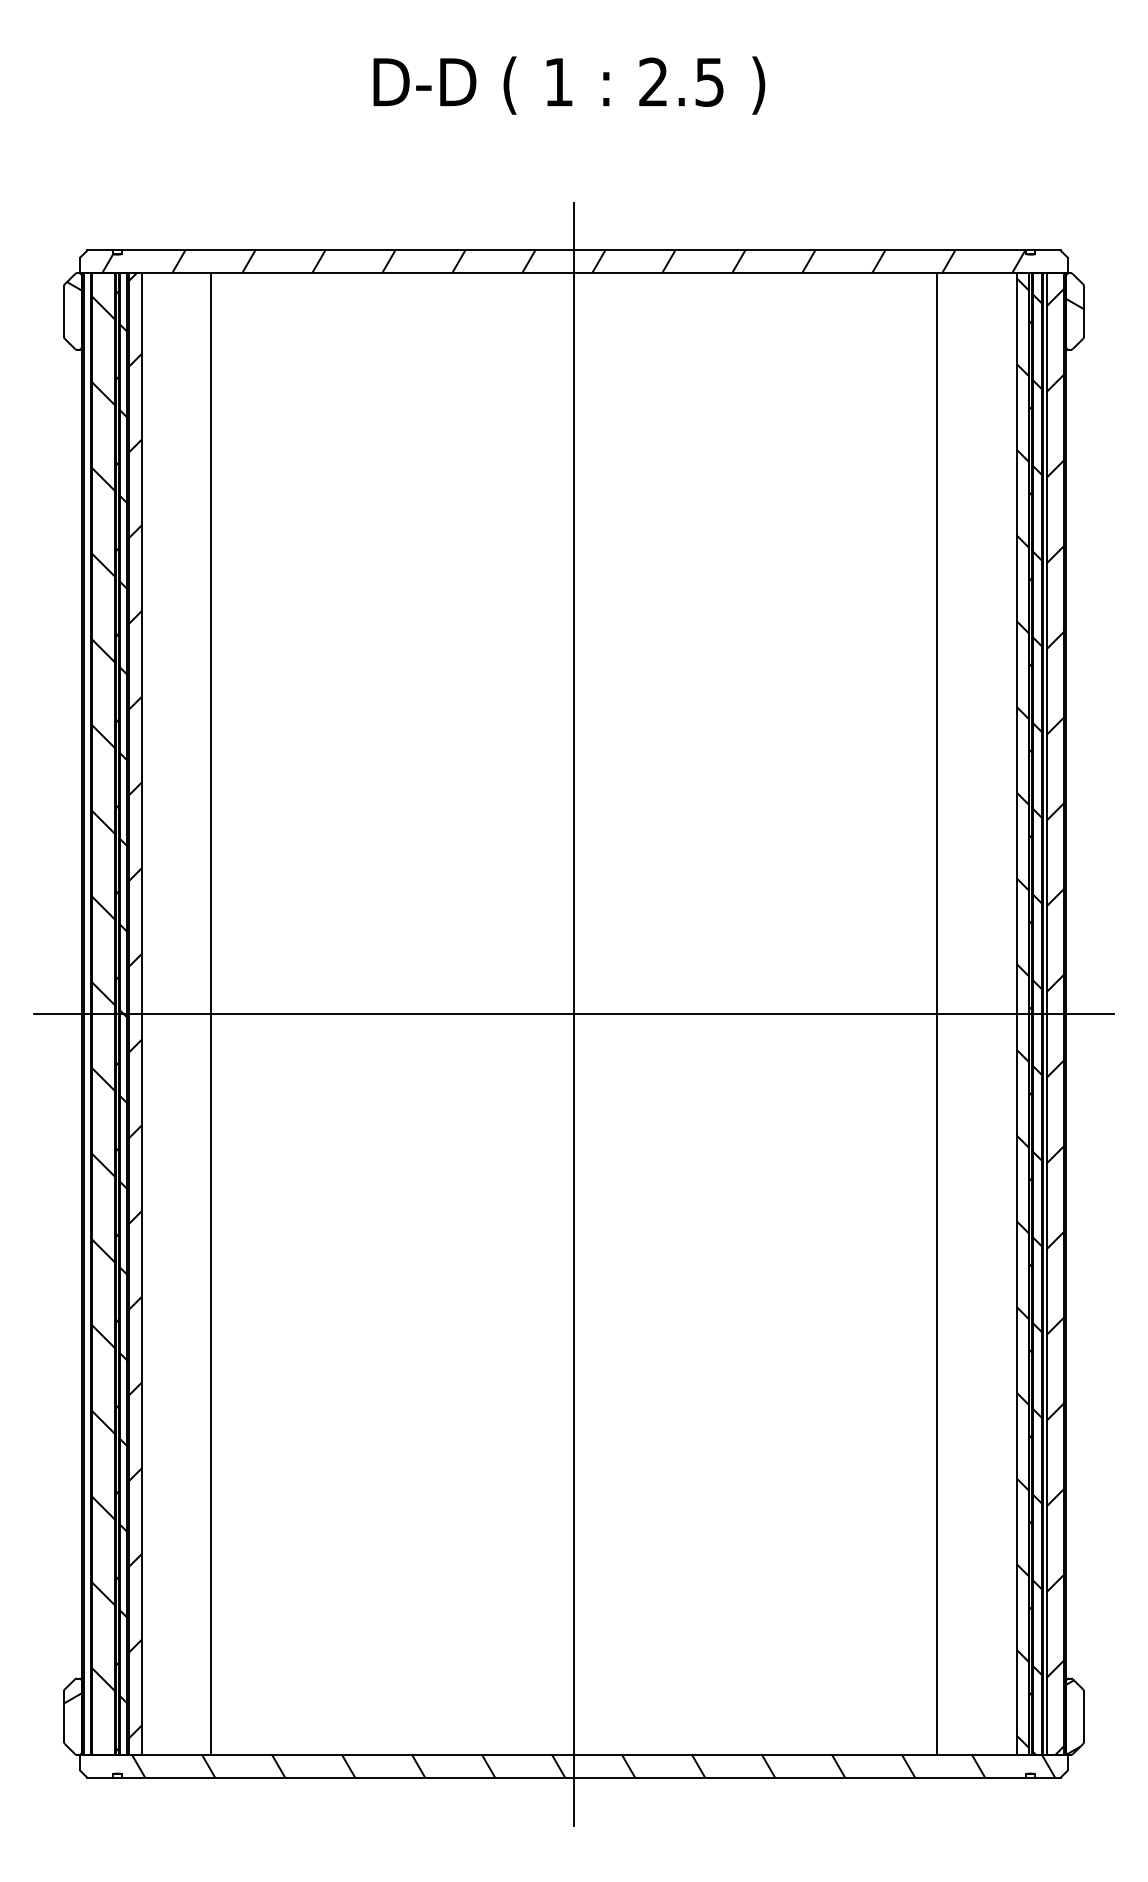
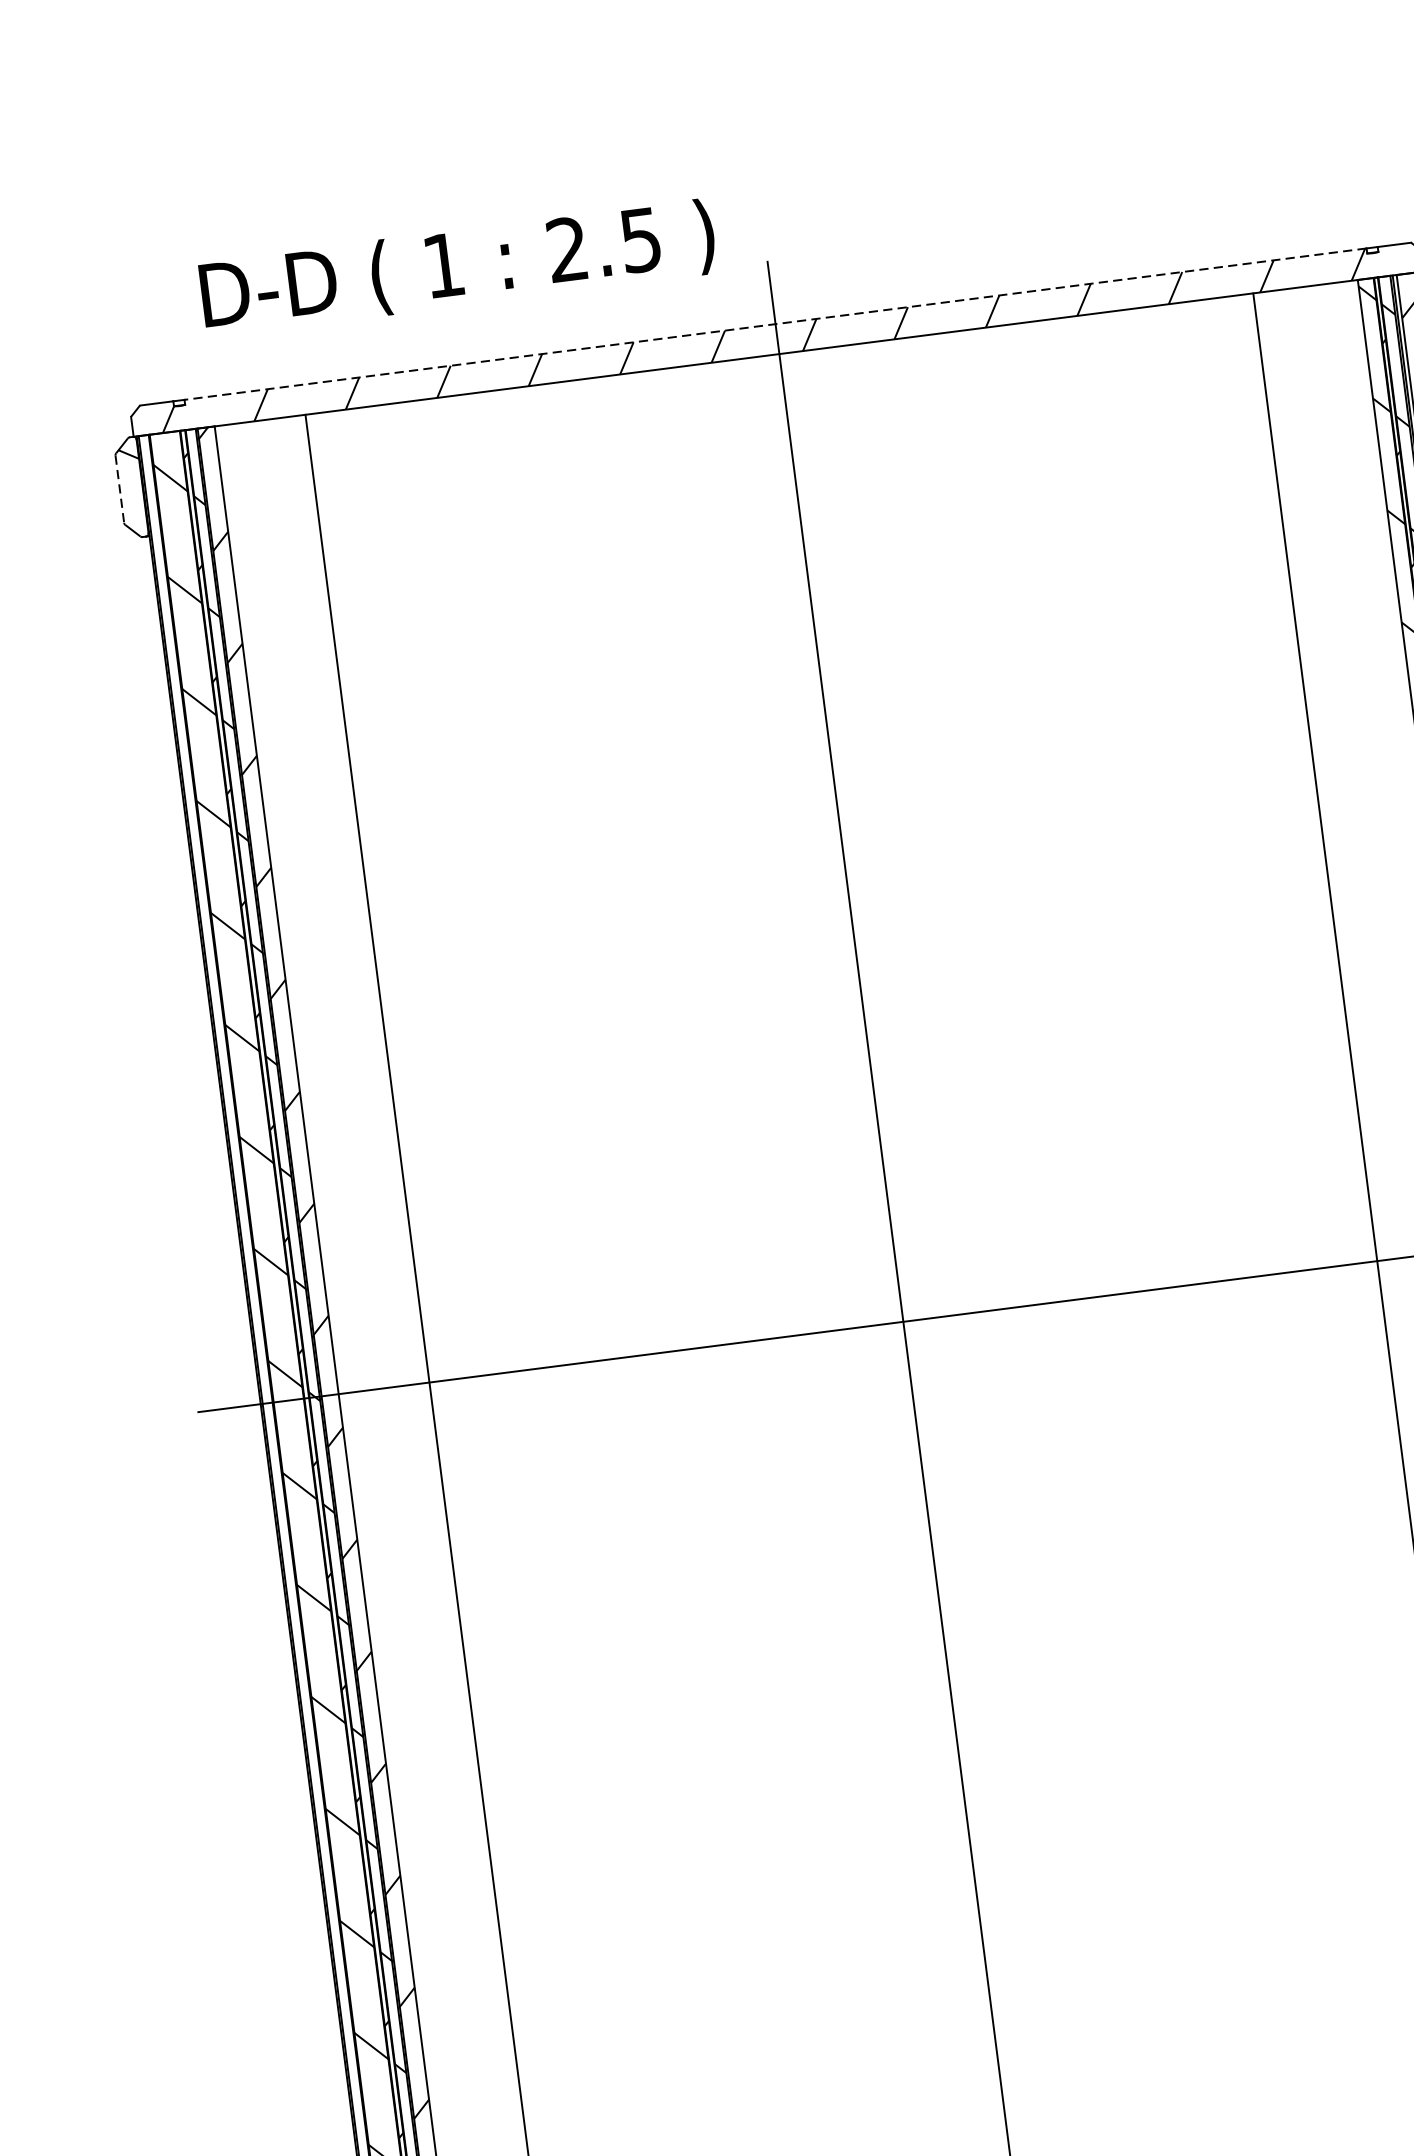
text: (569, 85) -> (458, 267), moved
line: (573, 250) -> (774, 324), solid -> dashed
line: (64, 311) -> (120, 489), solid -> dashed

